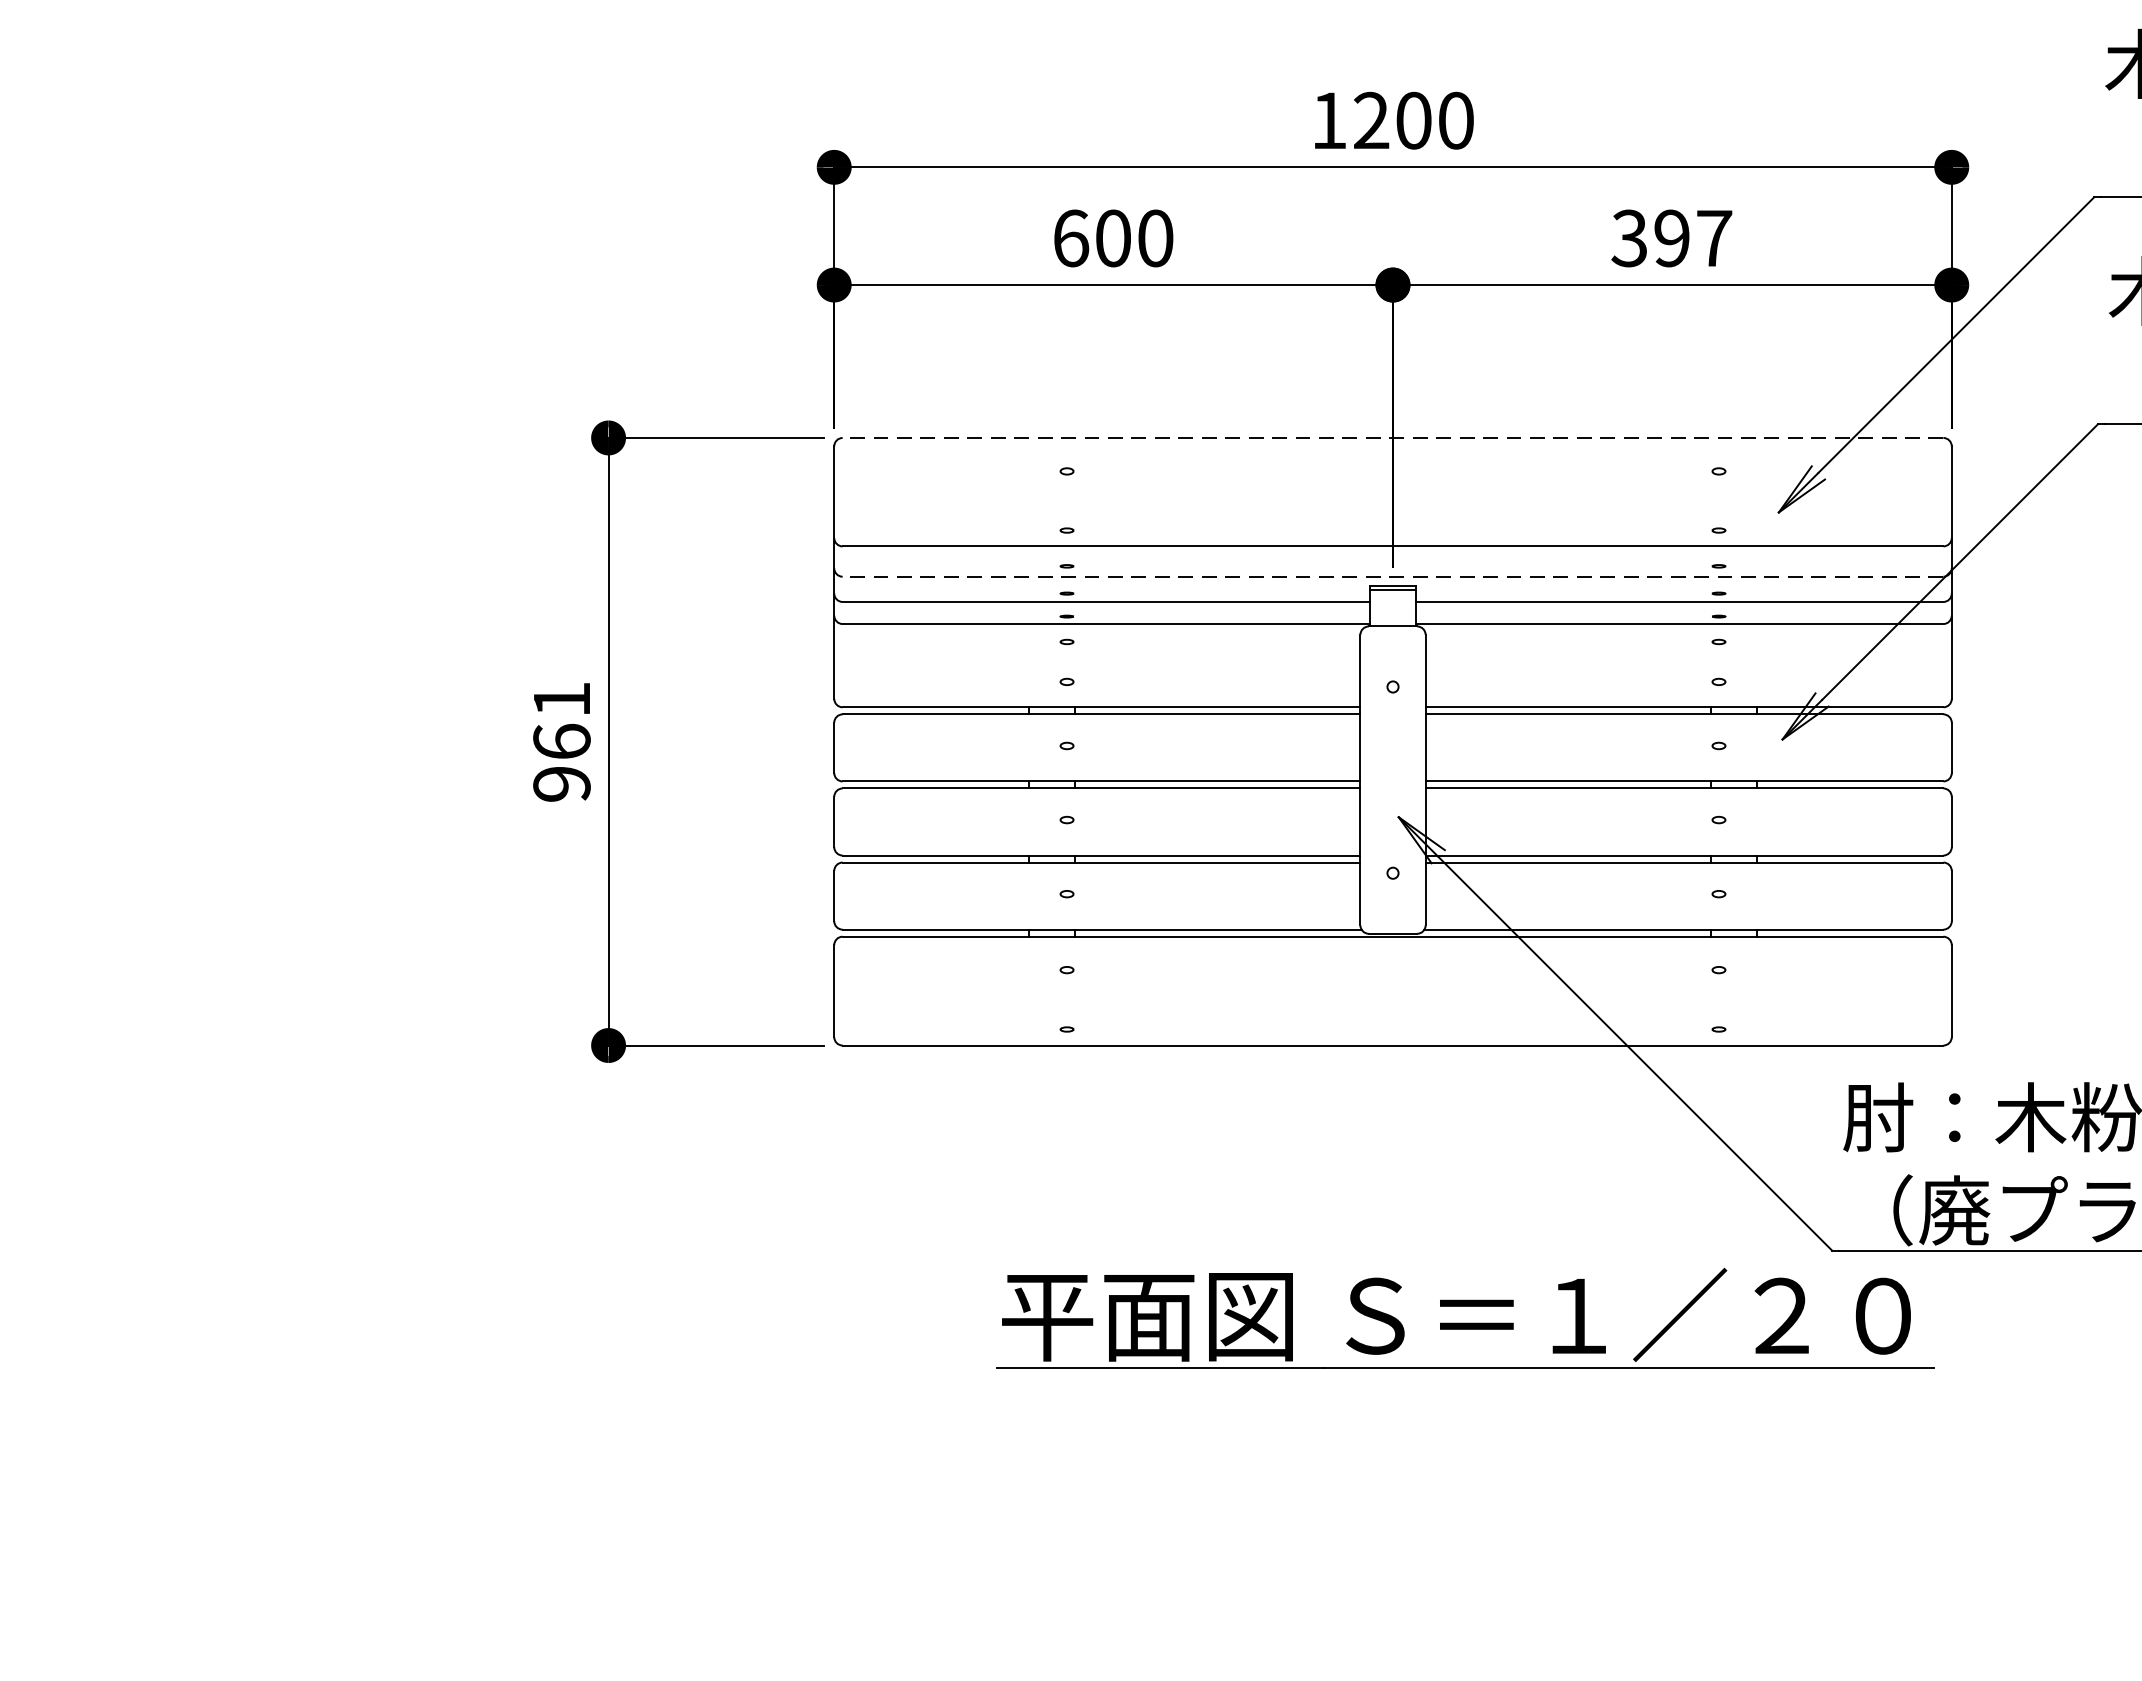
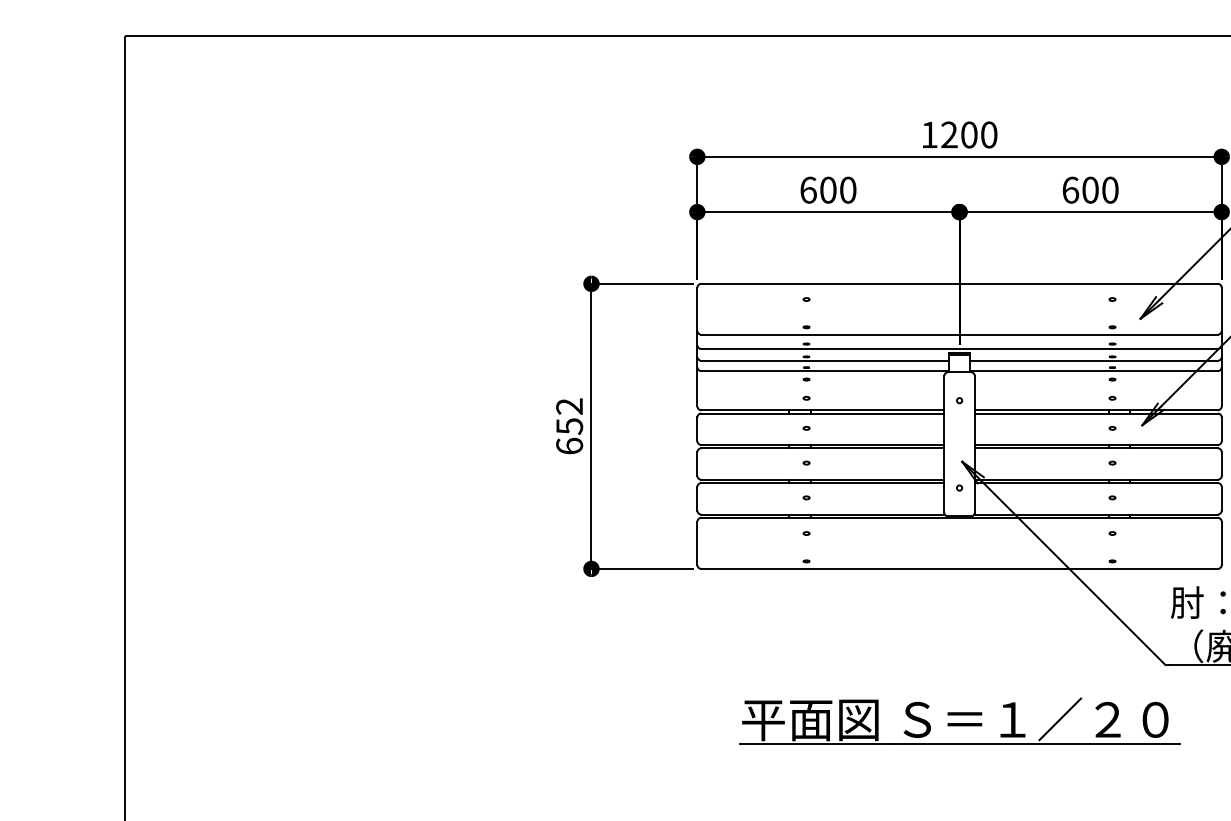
text: (1672, 236) -> (1090, 189), 397 -> 600
line: (1392, 437) -> (959, 283), dashed -> solid
line: (1392, 575) -> (959, 348), dashed -> solid
text: (561, 741) -> (569, 426), 961 -> 652
part: (1465, 1317) -> (959, 720), moved

